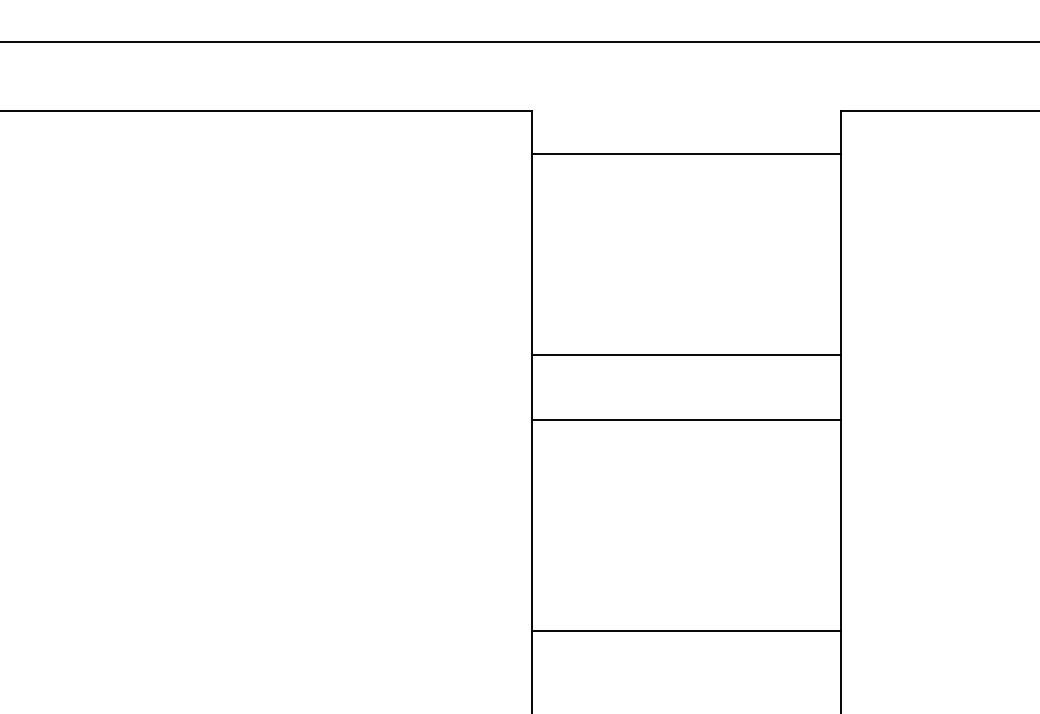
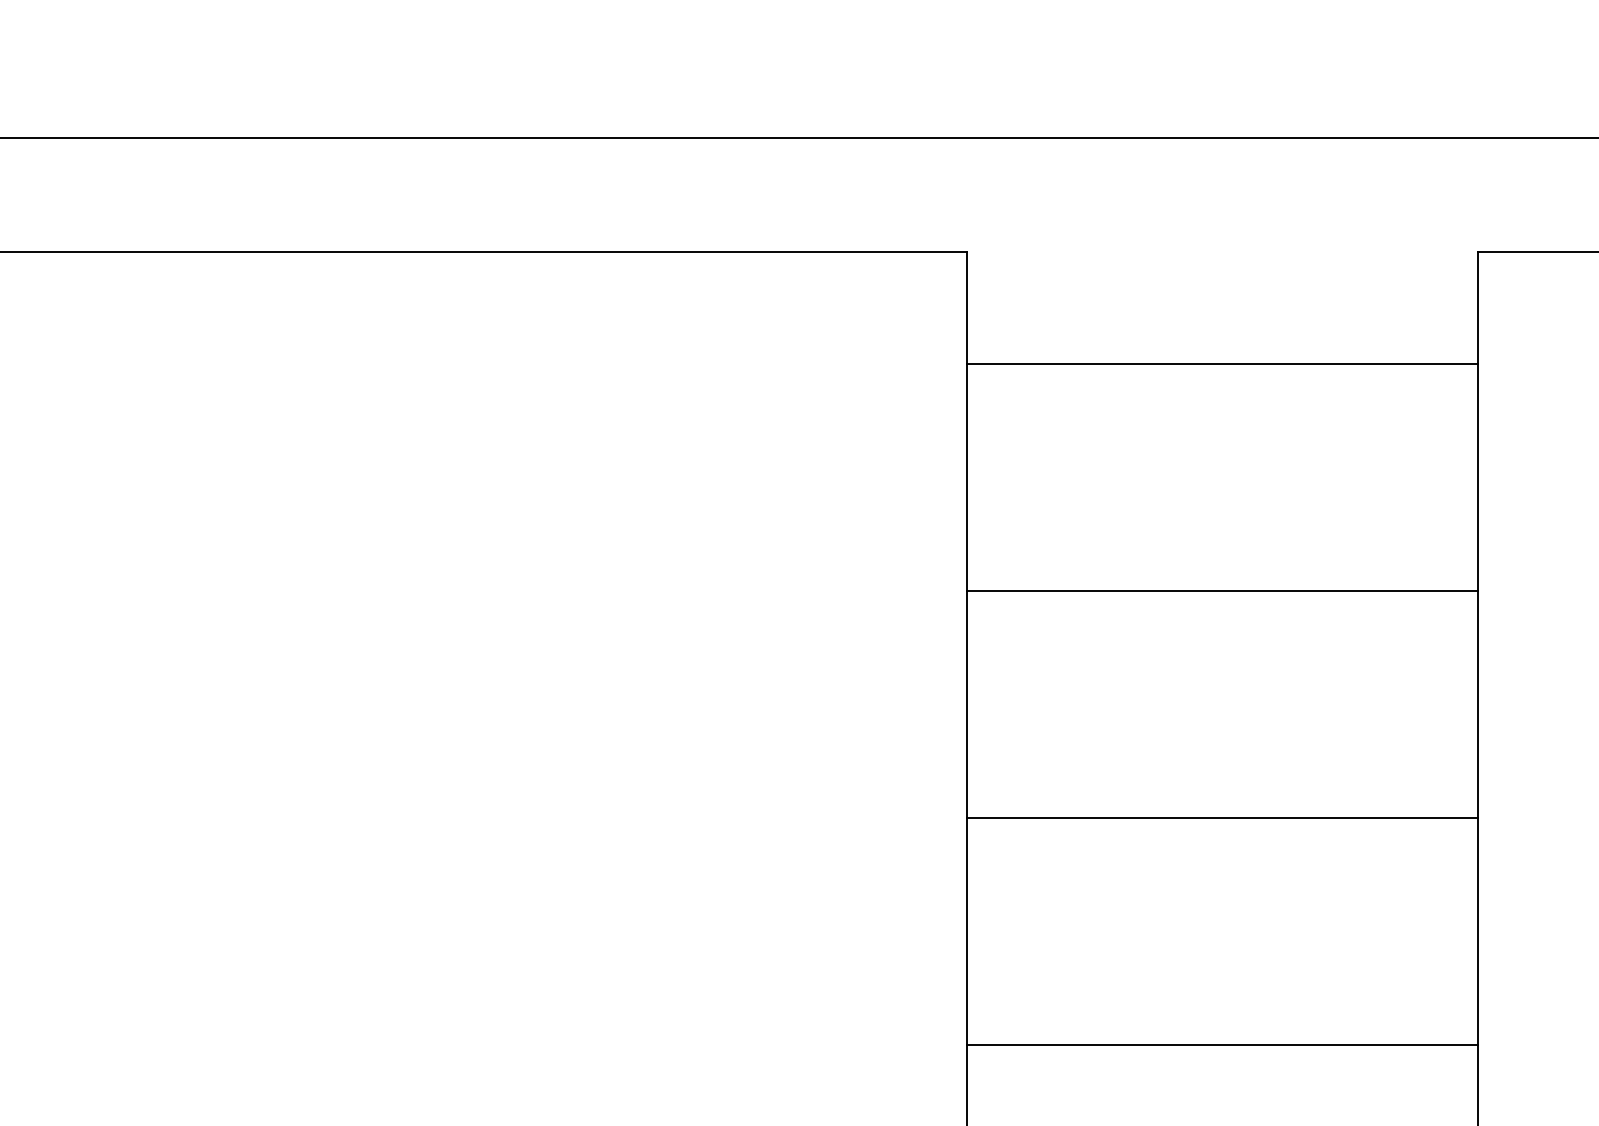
line: (686, 153) -> (1222, 363), moved
line: (686, 355) -> (1222, 591), moved
line: (686, 419) -> (1222, 817), moved
line: (686, 630) -> (1222, 1044), moved

